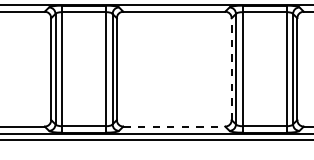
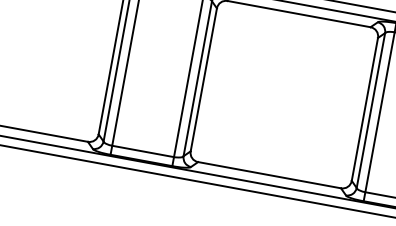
line: (231, 69) -> (364, 109), dashed -> solid
line: (174, 126) -> (269, 175), dashed -> solid

